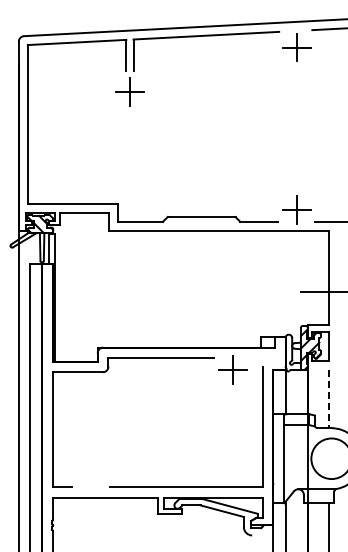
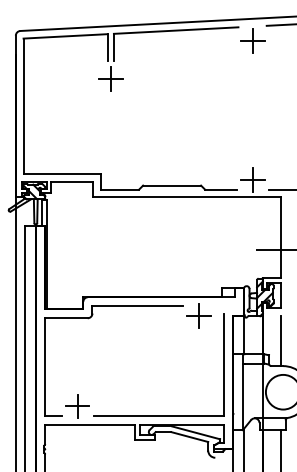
line: (329, 399) -> (281, 341), dashed -> solid
part: (90, 475) -> (77, 406), added

